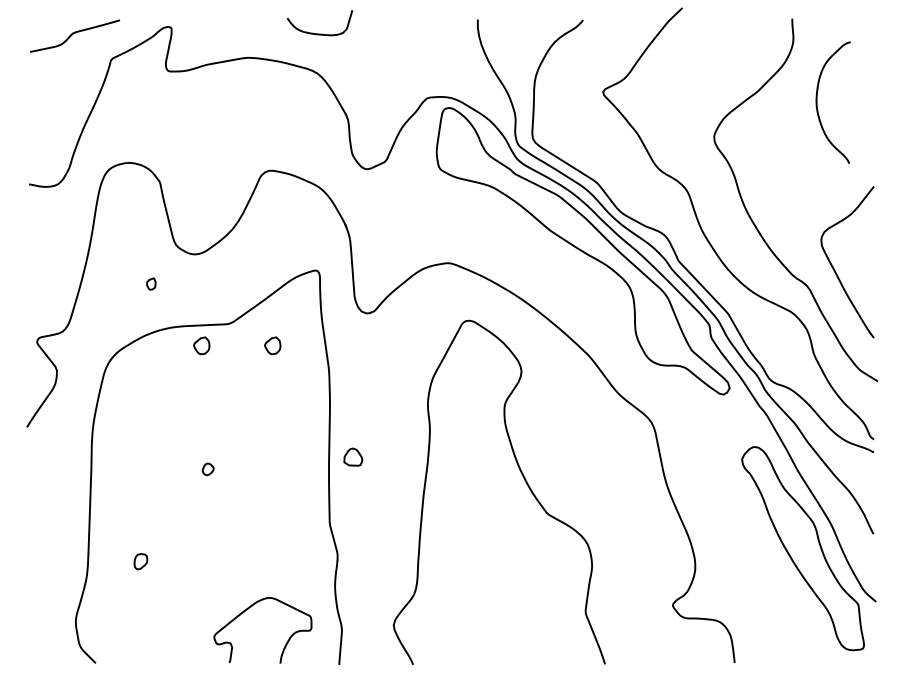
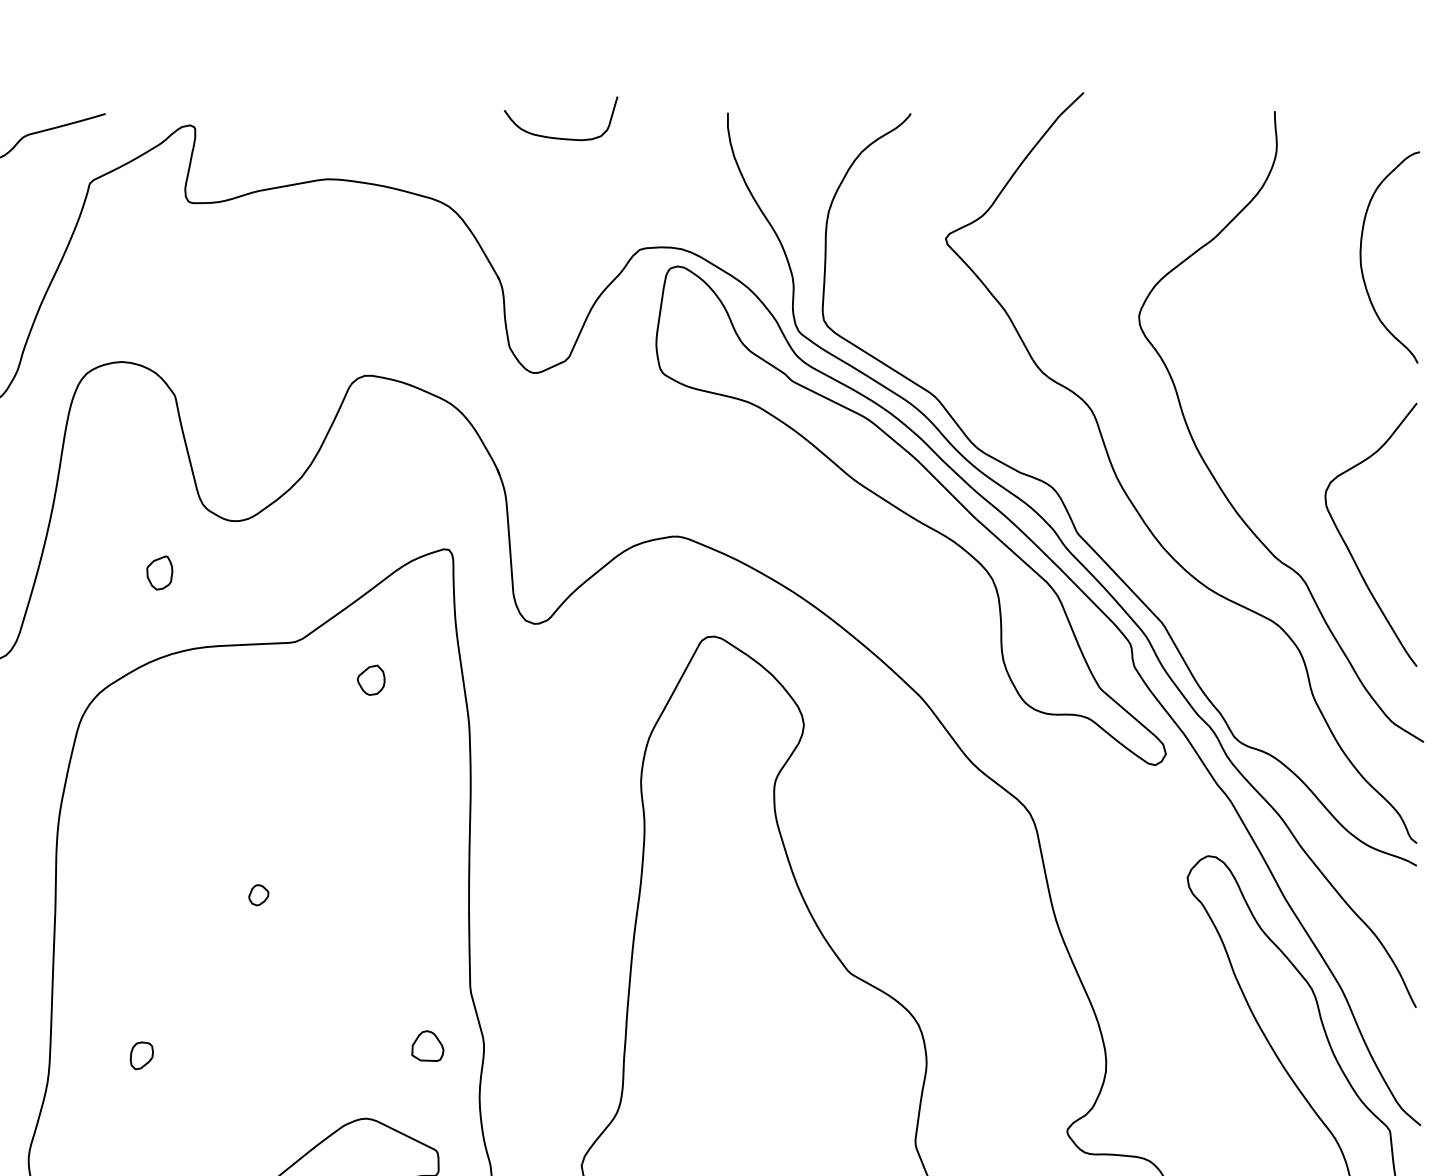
curve: (319, 33) -> (560, 136), moved
curve: (817, 102) -> (1362, 257), moved
part: (151, 283) -> (160, 571), size x1.67
part: (201, 345) -> (247, 679), removed
part: (353, 456) -> (428, 1044), moved

